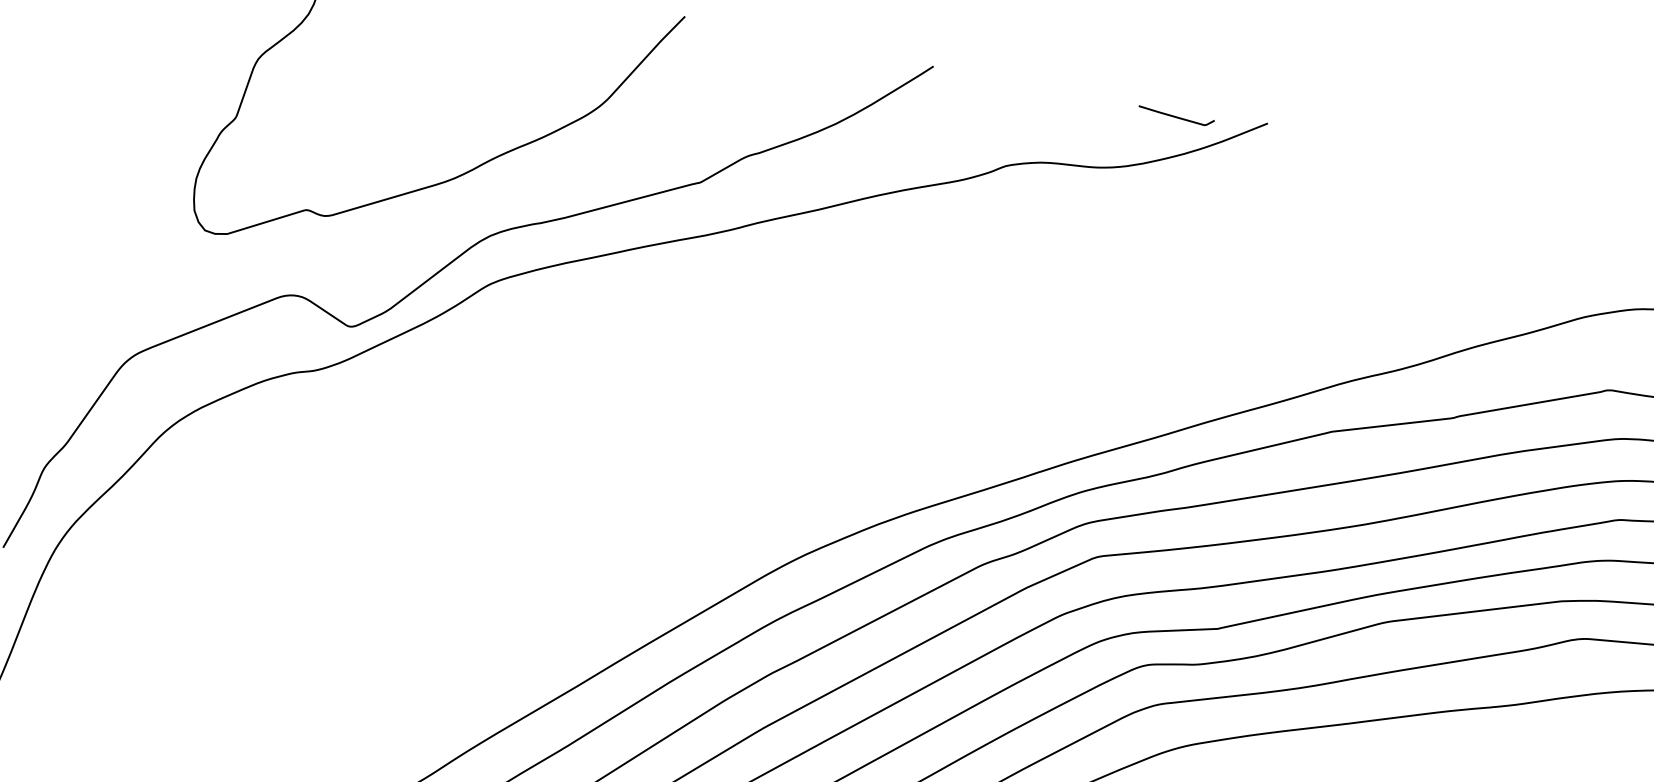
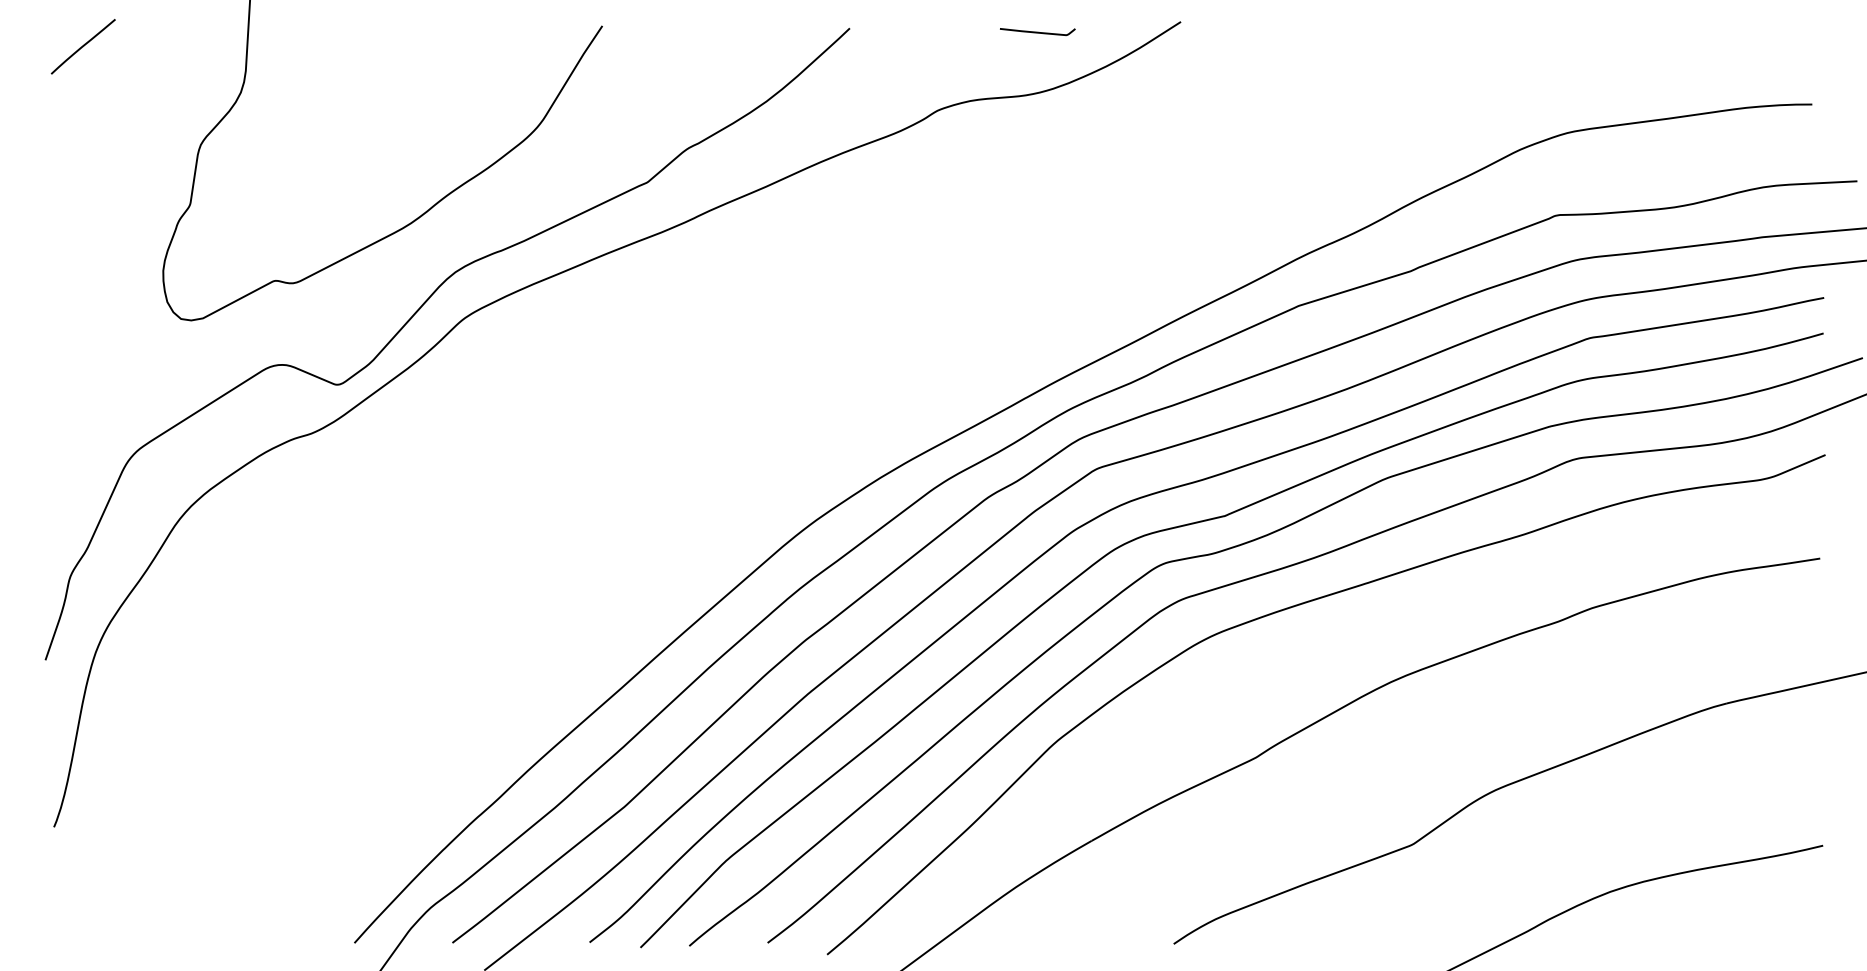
curve: (1175, 116) -> (1037, 32), moved

